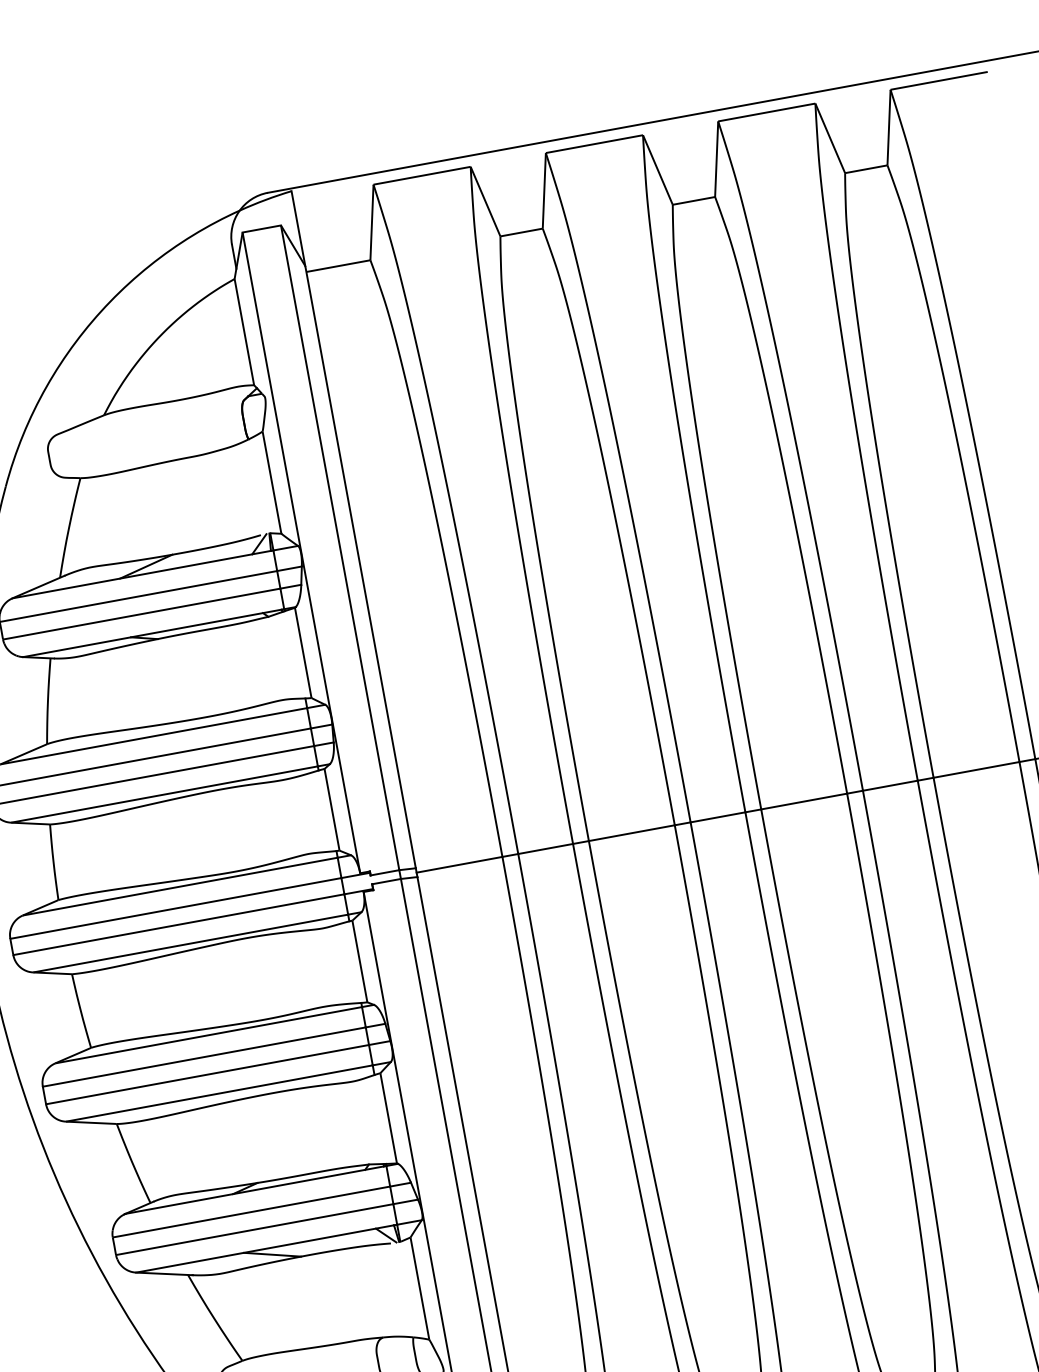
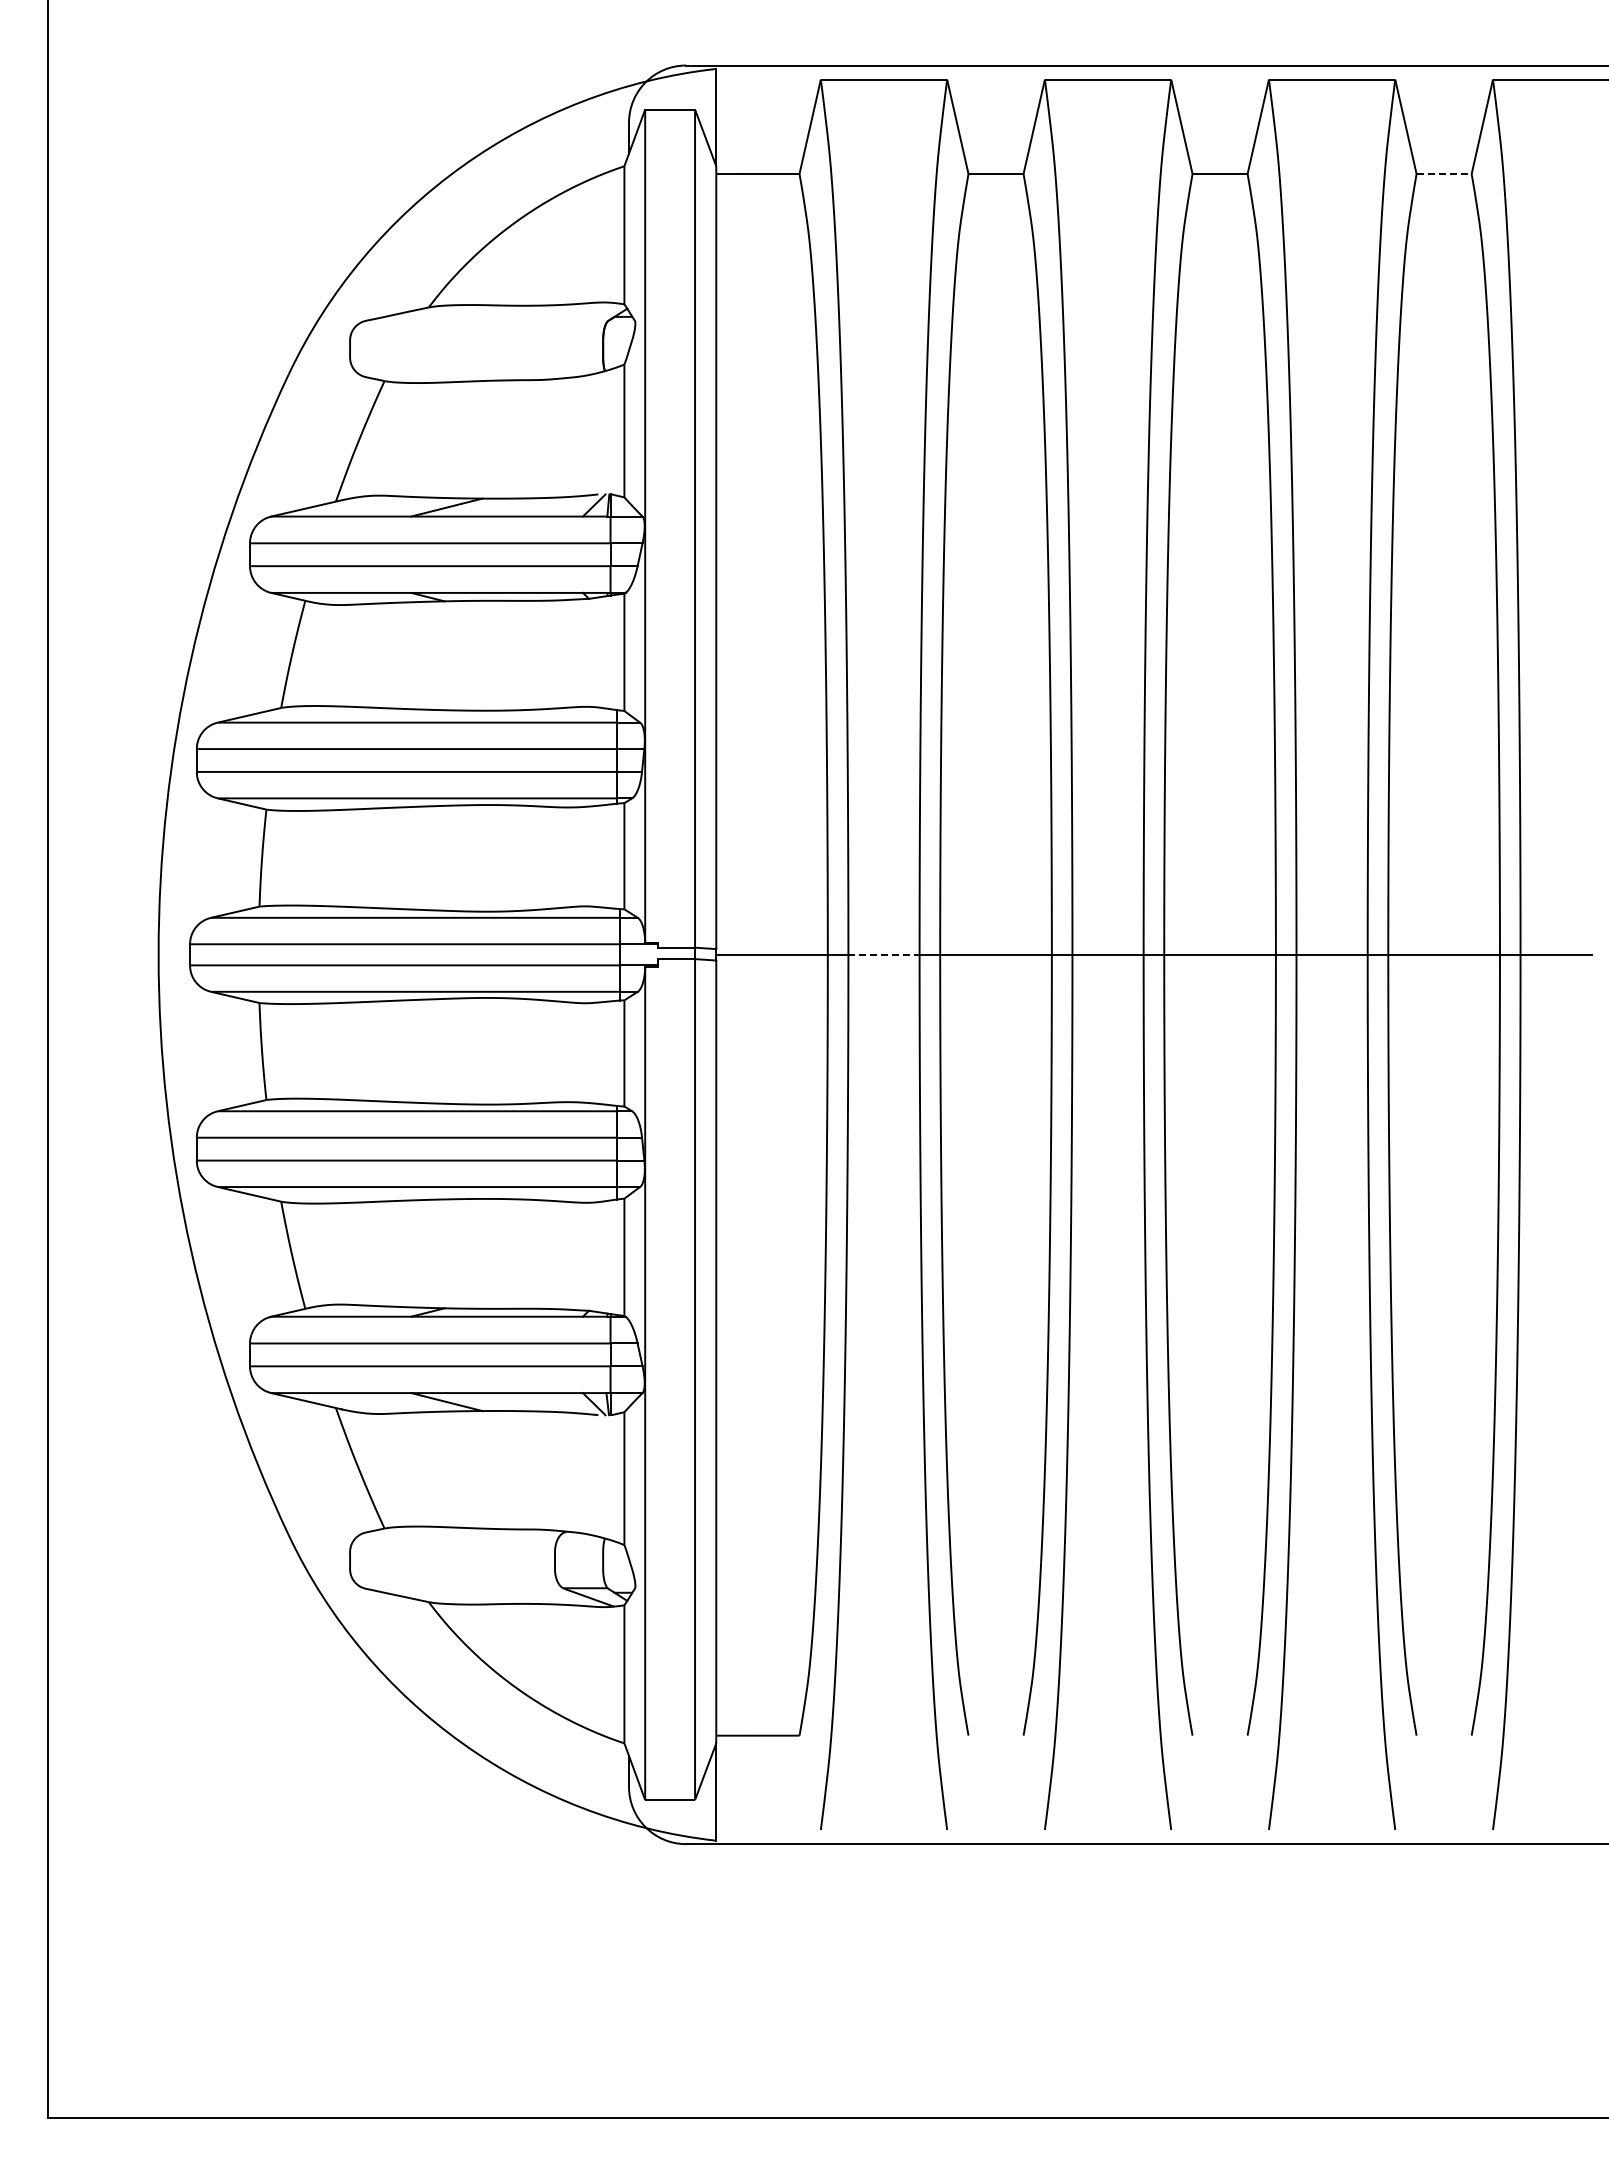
line: (866, 169) -> (1444, 174), solid -> dashed
line: (545, 848) -> (884, 954), solid -> dashed

